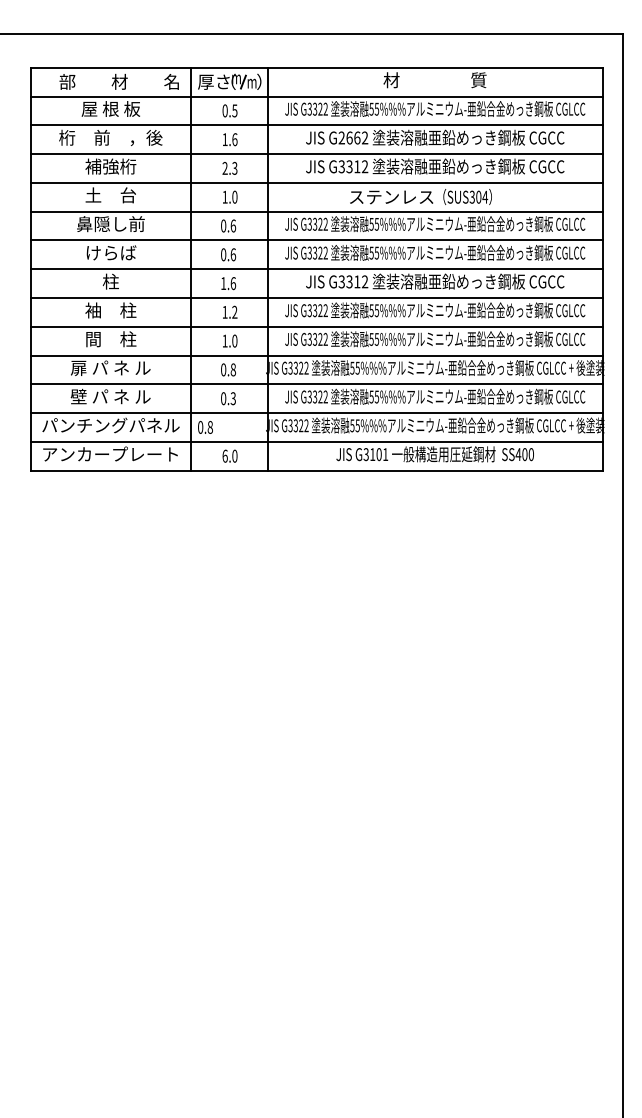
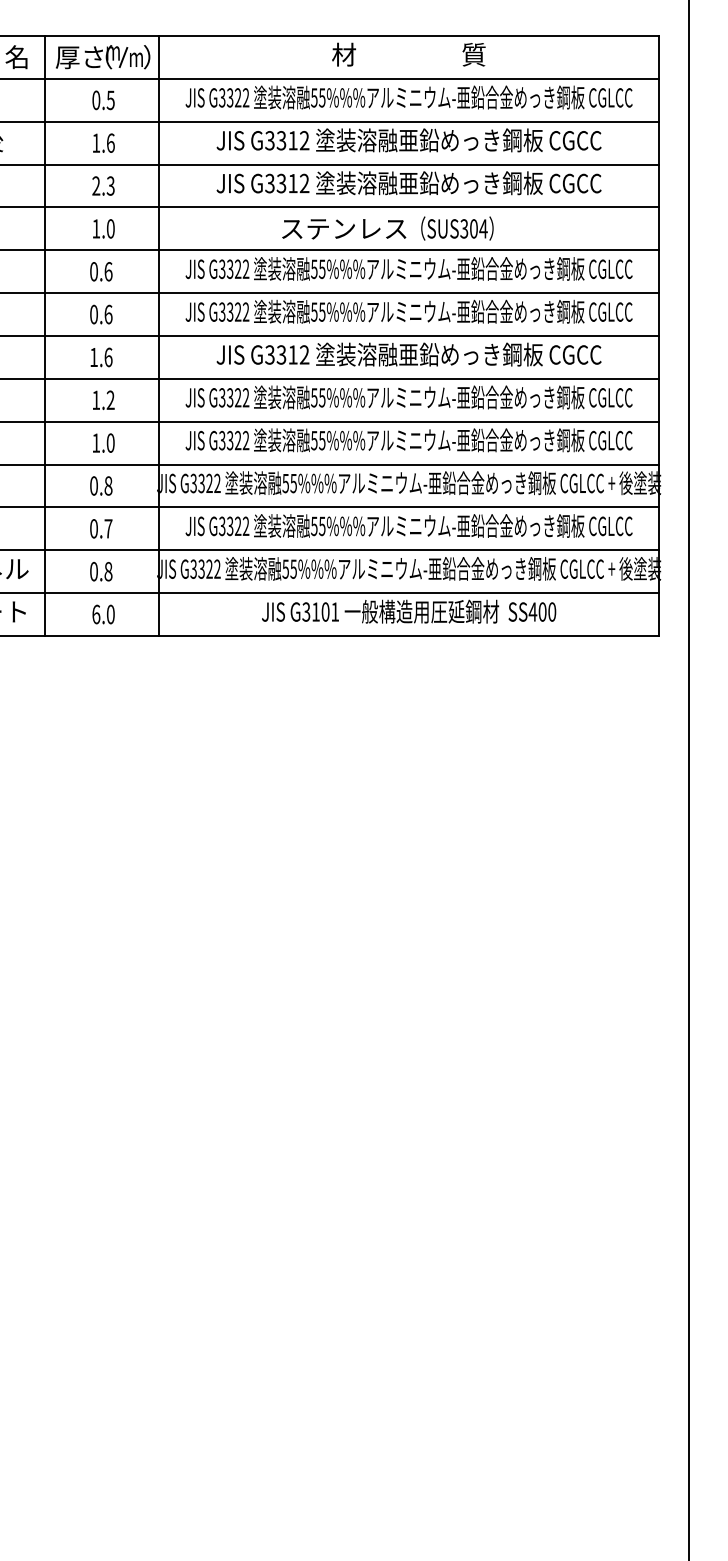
text: (349, 137) -> (281, 139), G2662 -> G3312
text: (232, 398) -> (107, 528), 0.3 -> 0.7
text: (205, 427) -> (101, 571), moved

